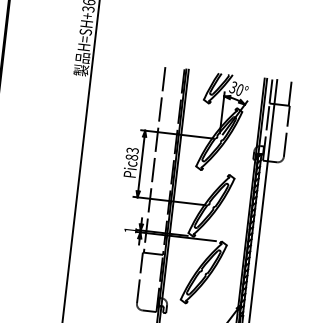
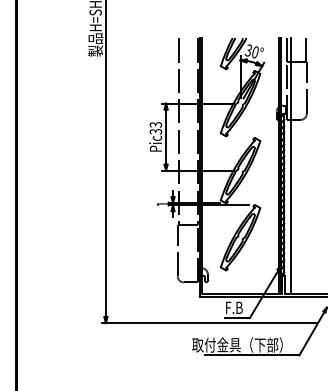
text: (131, 157) -> (155, 131), Pic83 -> Pic33

